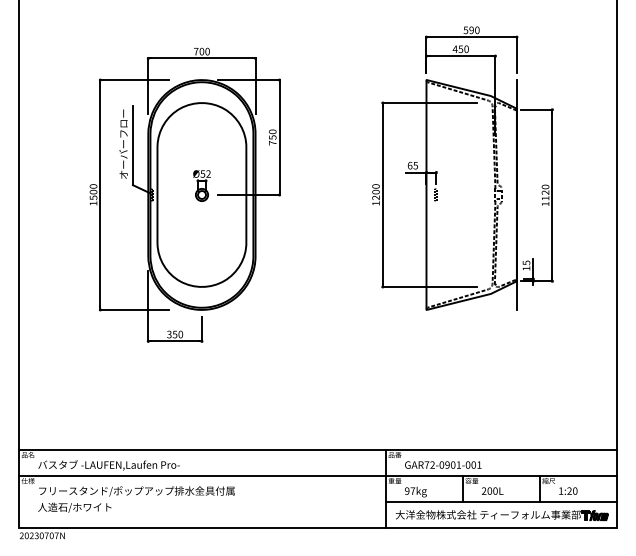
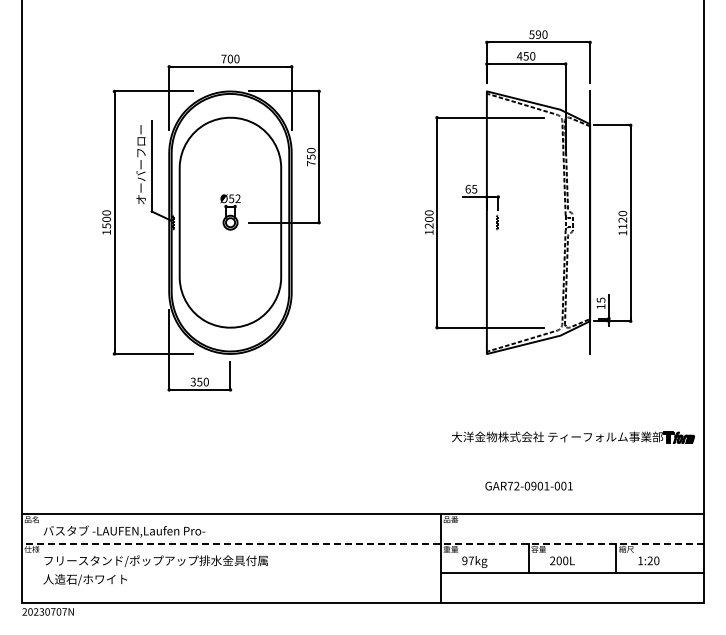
text: (442, 464) -> (528, 485), moved
line: (317, 475) -> (362, 543), solid -> dashed
part: (502, 515) -> (573, 437), moved

